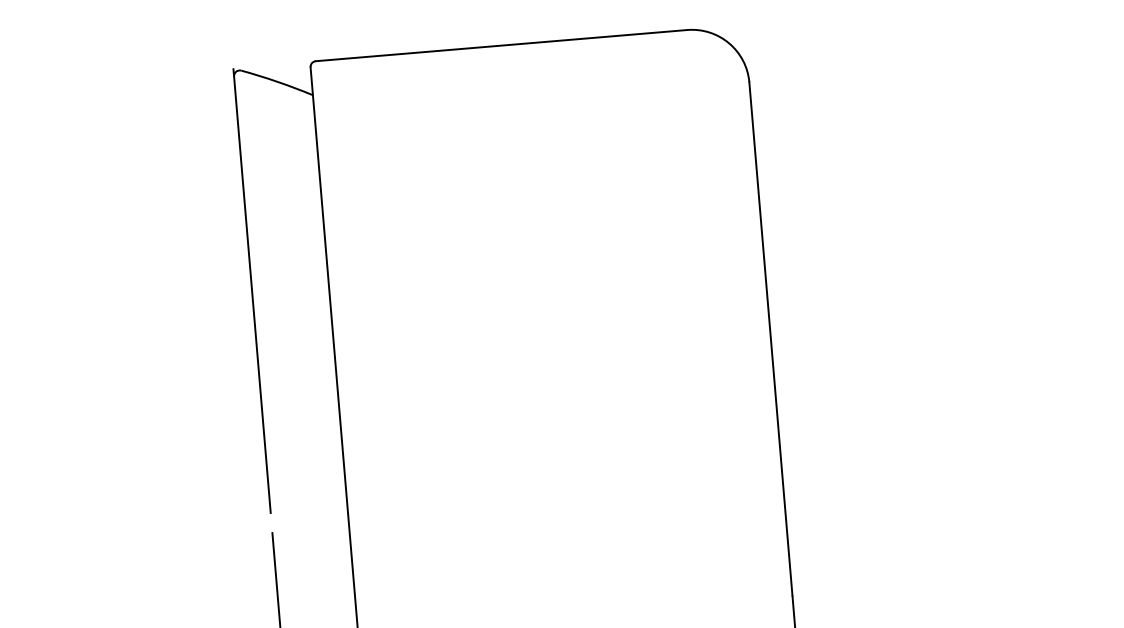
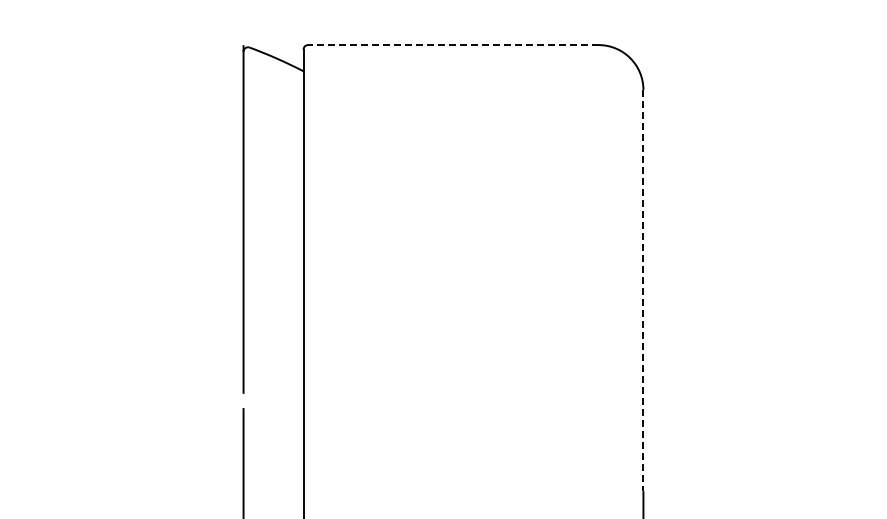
line: (500, 46) -> (452, 45), solid -> dashed
line: (770, 338) -> (643, 290), solid -> dashed

